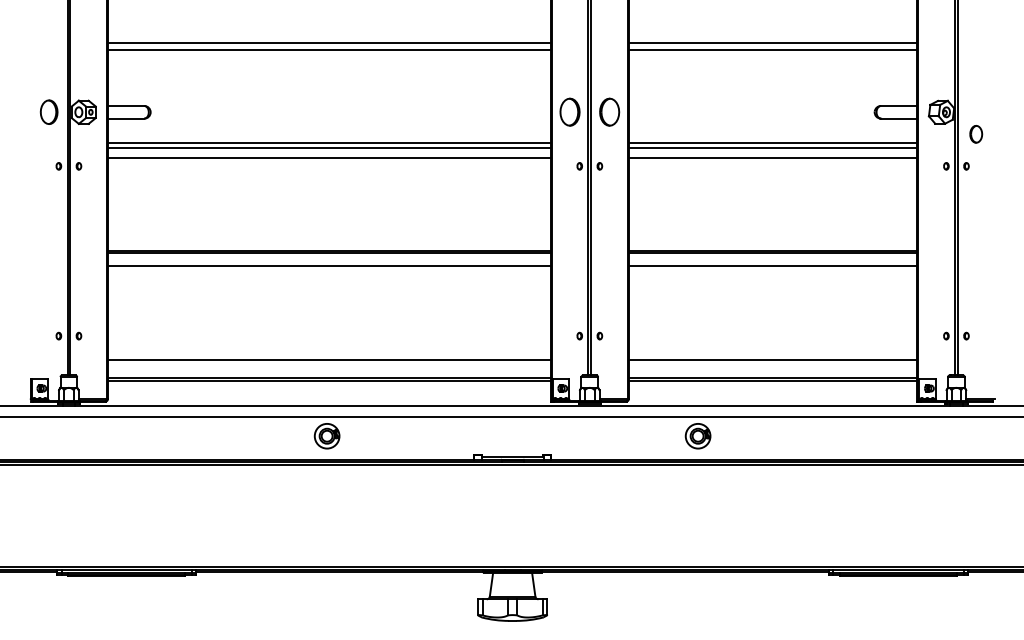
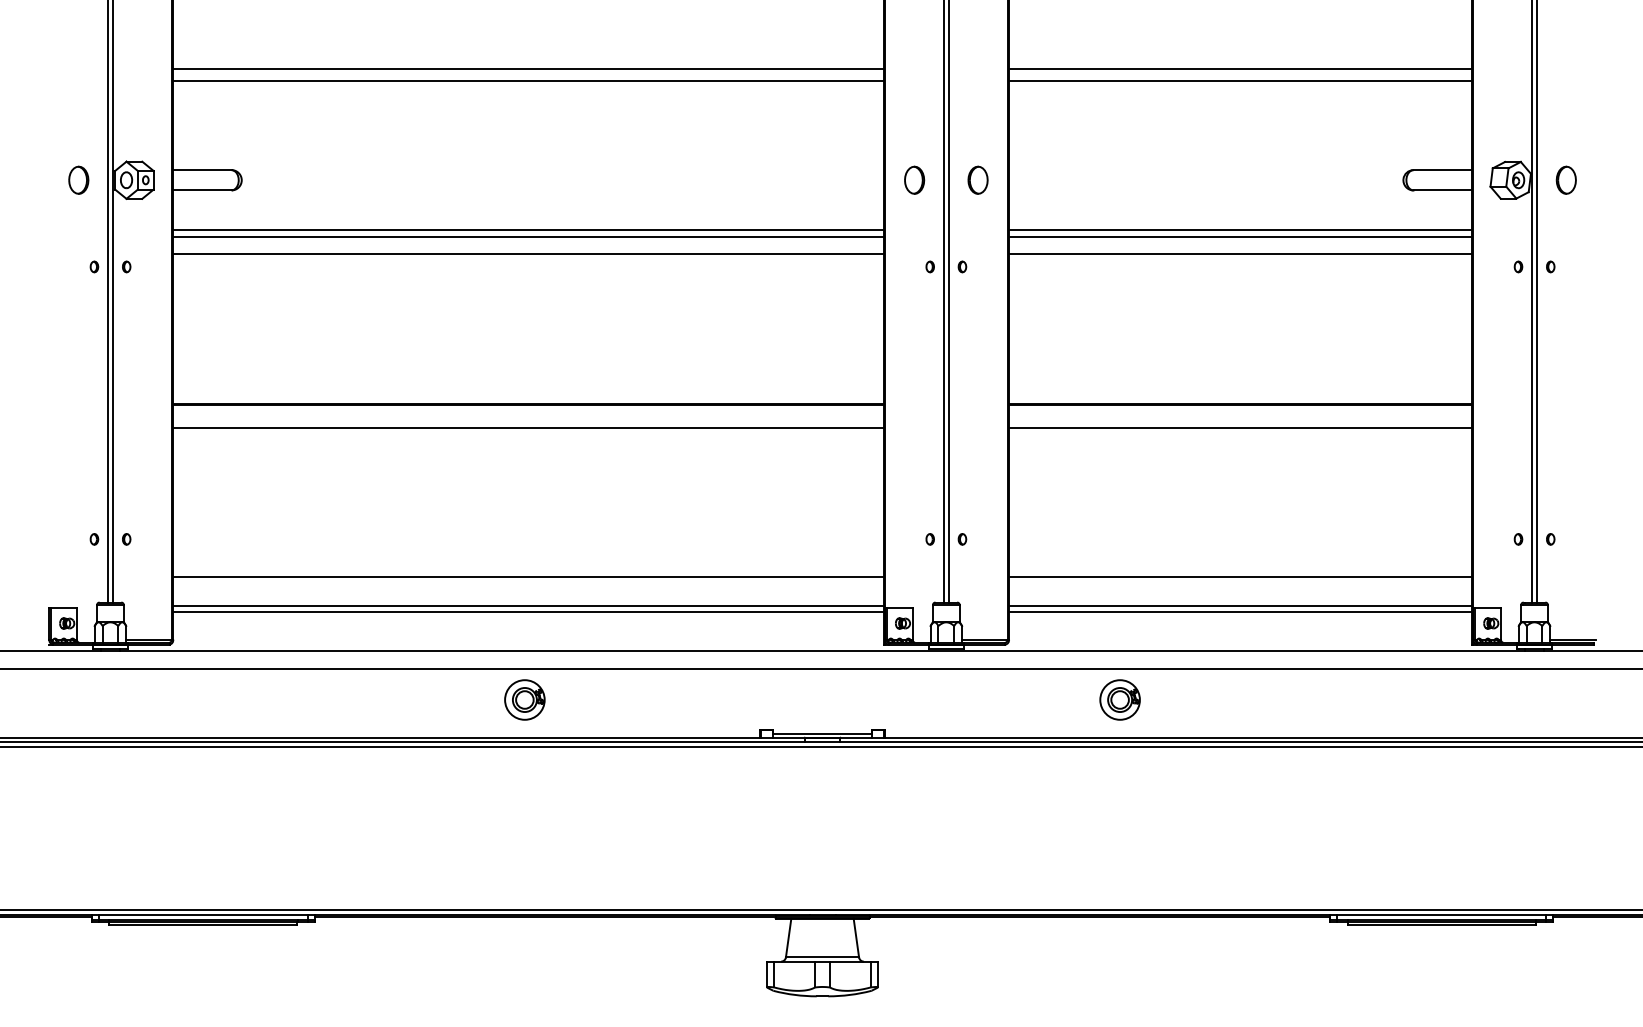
part: (48, 112) -> (77, 180), size x0.71
part: (569, 112) -> (913, 180), size x0.62
part: (609, 112) -> (977, 180), size x0.62
part: (976, 134) -> (1566, 180), moved

